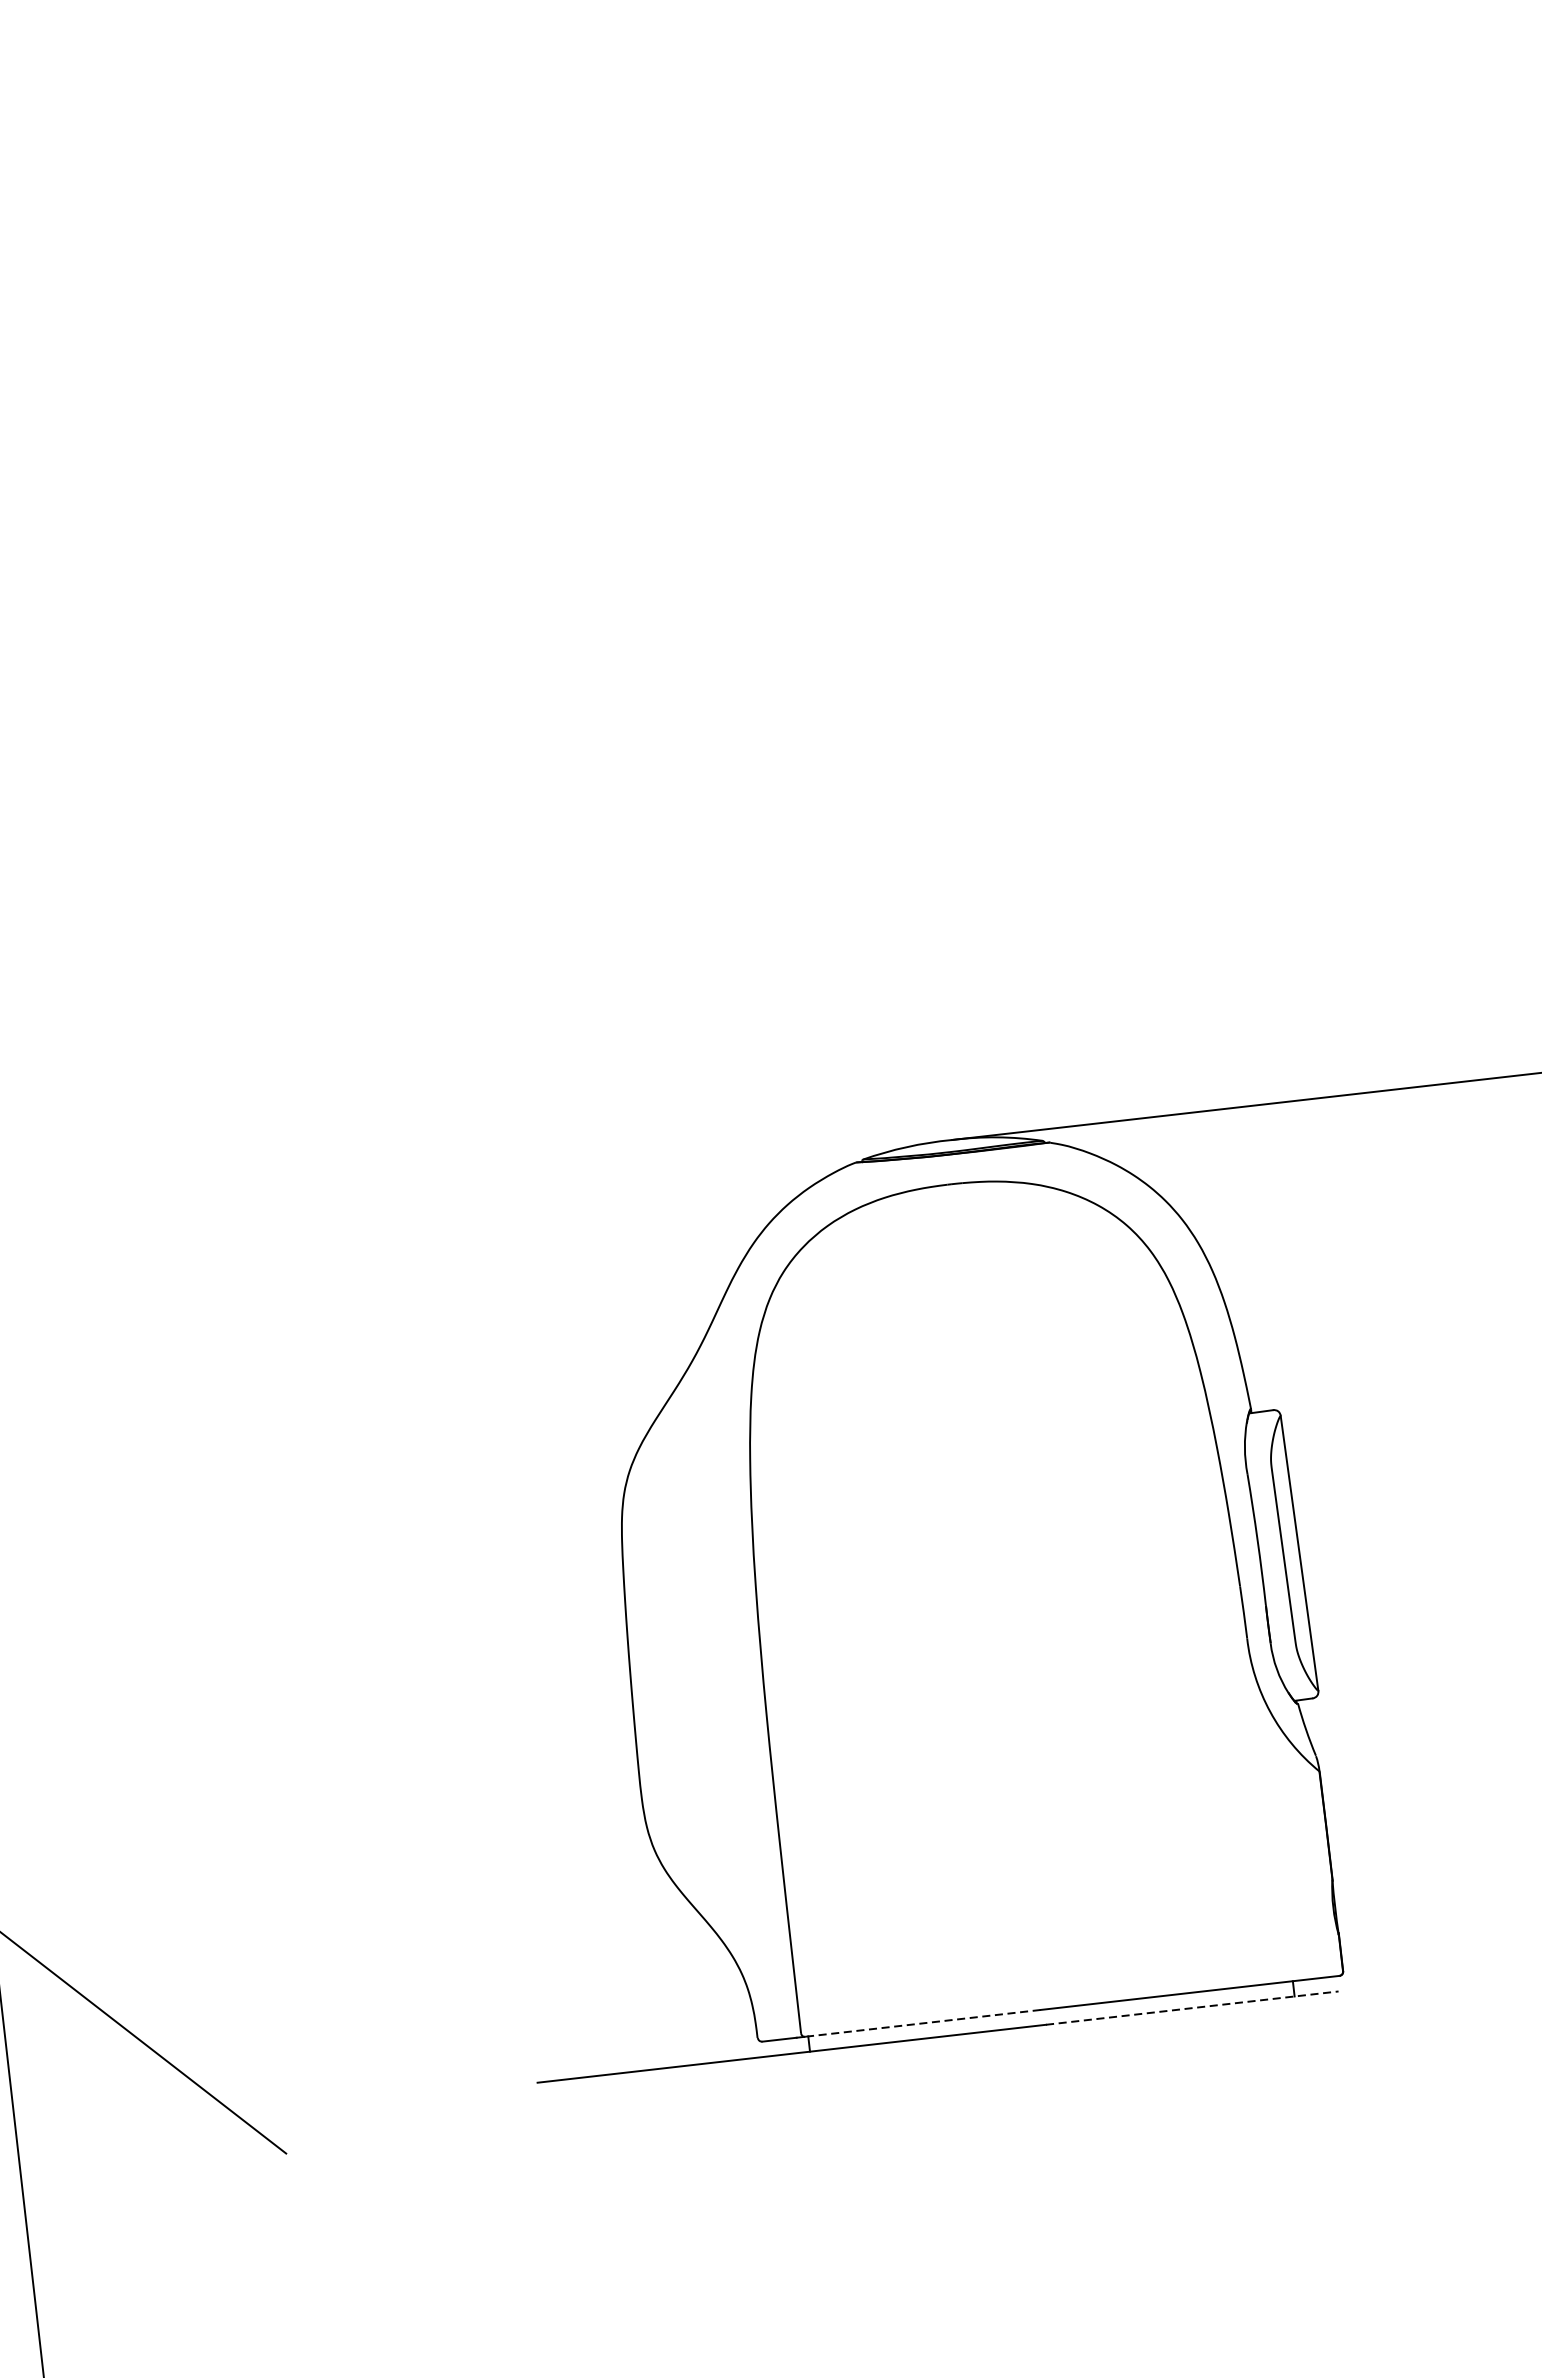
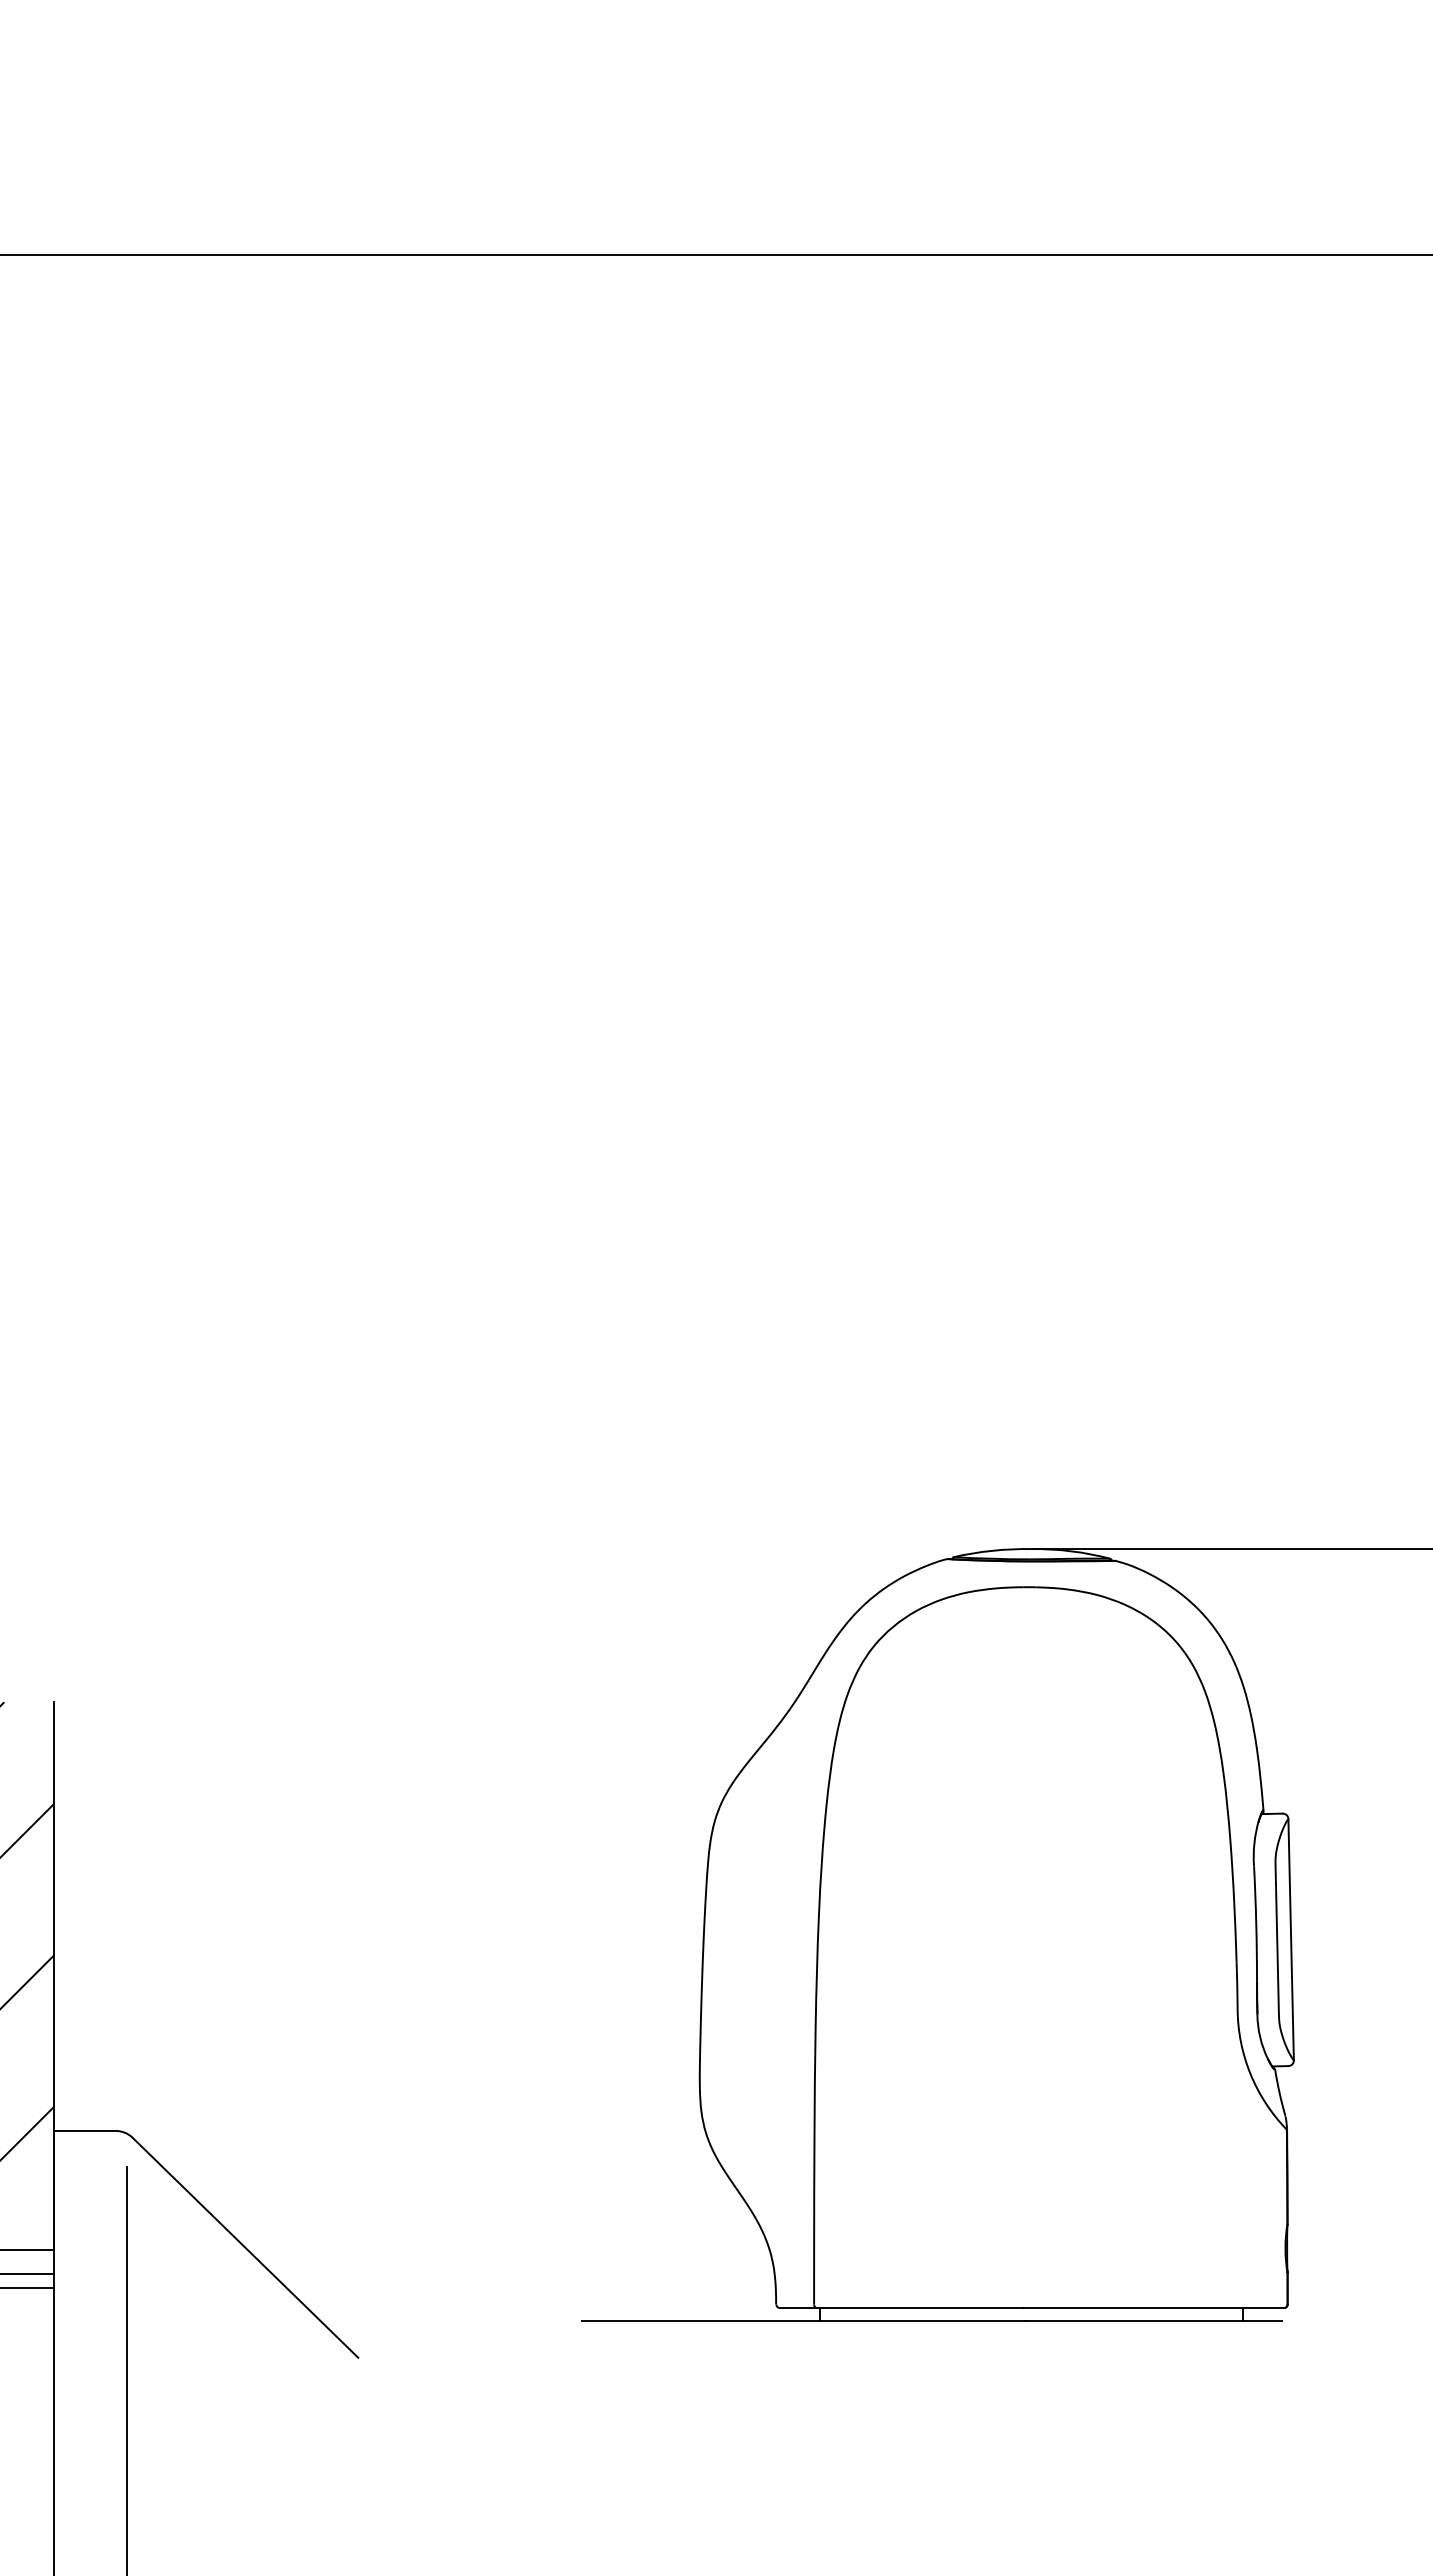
line: (1191, 2008) -> (1153, 2321), dashed -> solid
line: (923, 2023) -> (920, 2308), dashed -> solid

